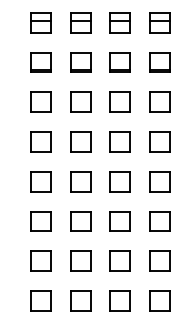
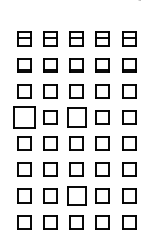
part: (41, 141) -> (24, 117), size x1.6
part: (120, 141) -> (76, 117), size x1.4
part: (120, 260) -> (76, 195), size x1.4

